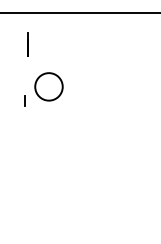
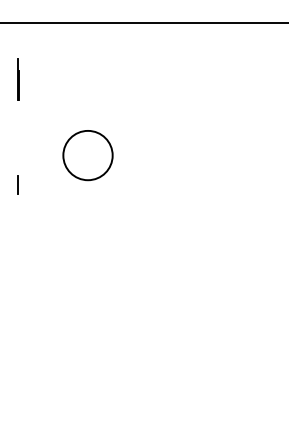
line: (27, 44) -> (17, 79), moved
line: (24, 100) -> (17, 183), moved

